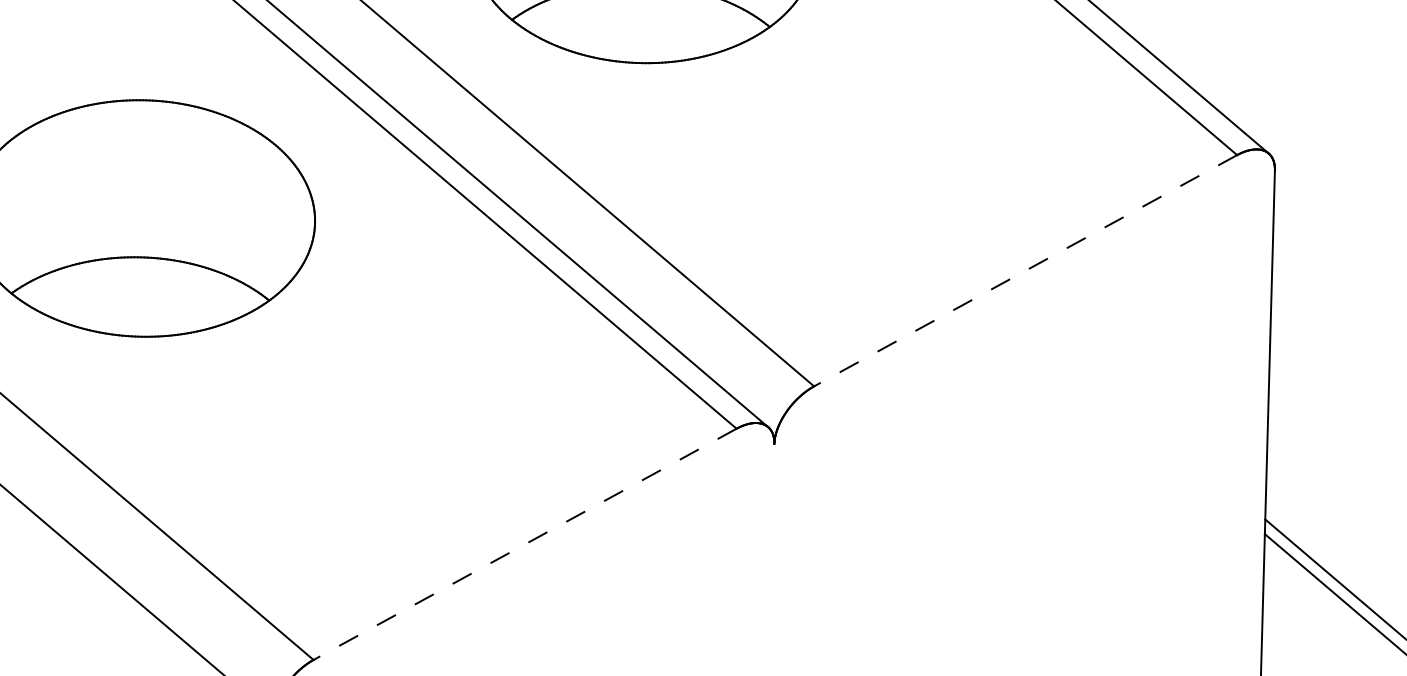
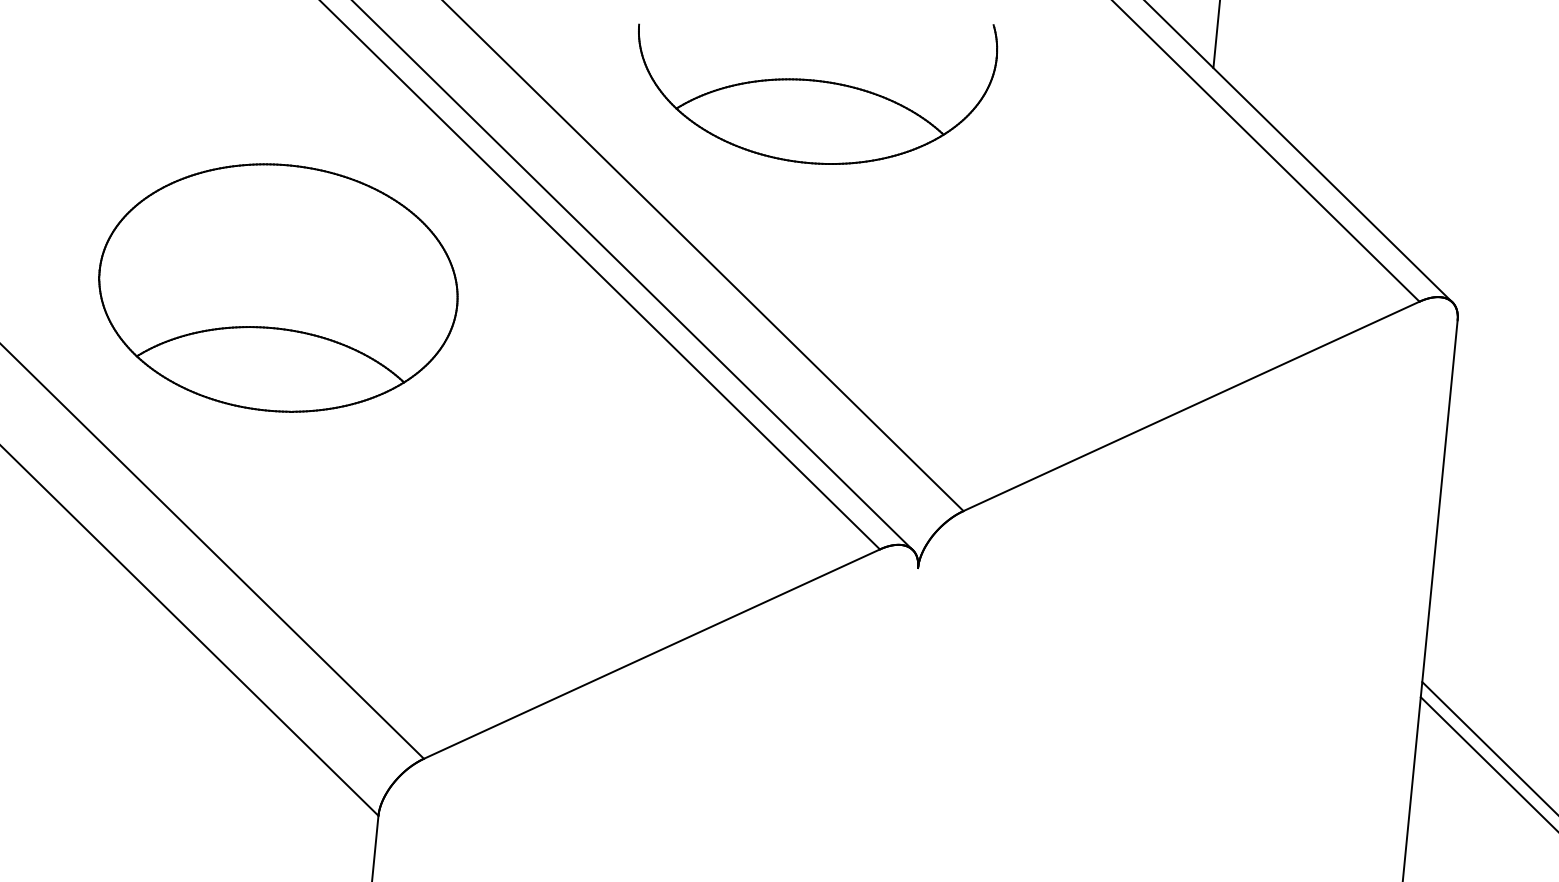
line: (1025, 270) -> (1191, 406), dashed -> solid
line: (524, 544) -> (651, 654), dashed -> solid

